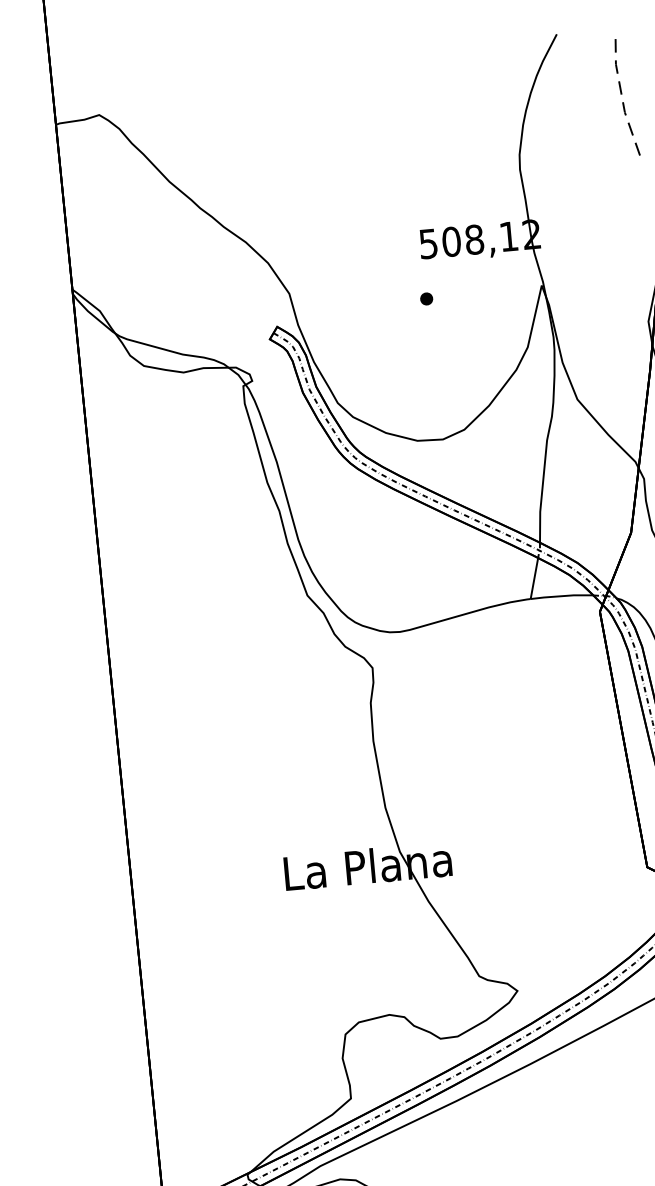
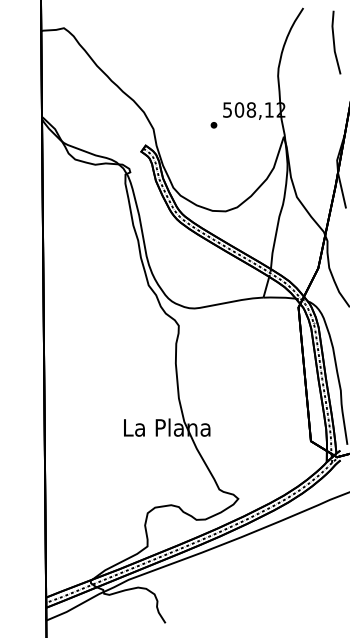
line: (620, 95) -> (333, 42), dashed -> solid
part: (425, 299) -> (213, 125), moved

